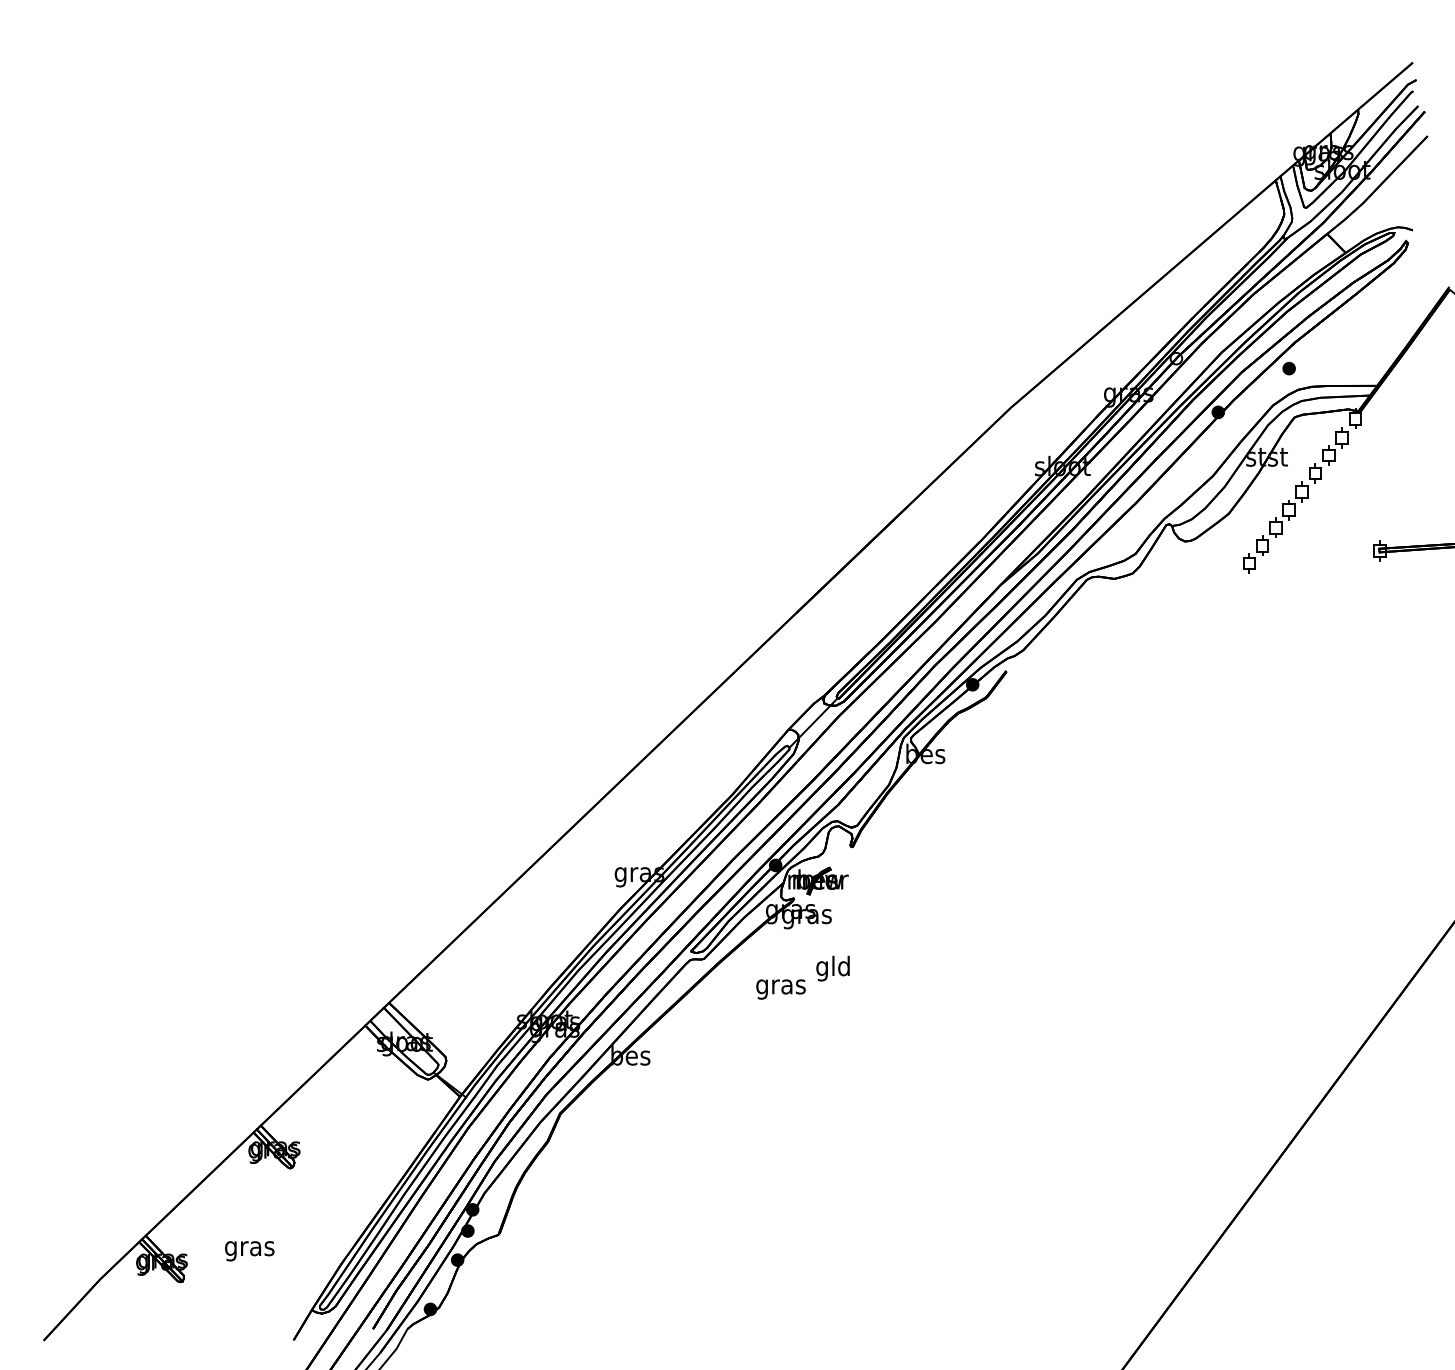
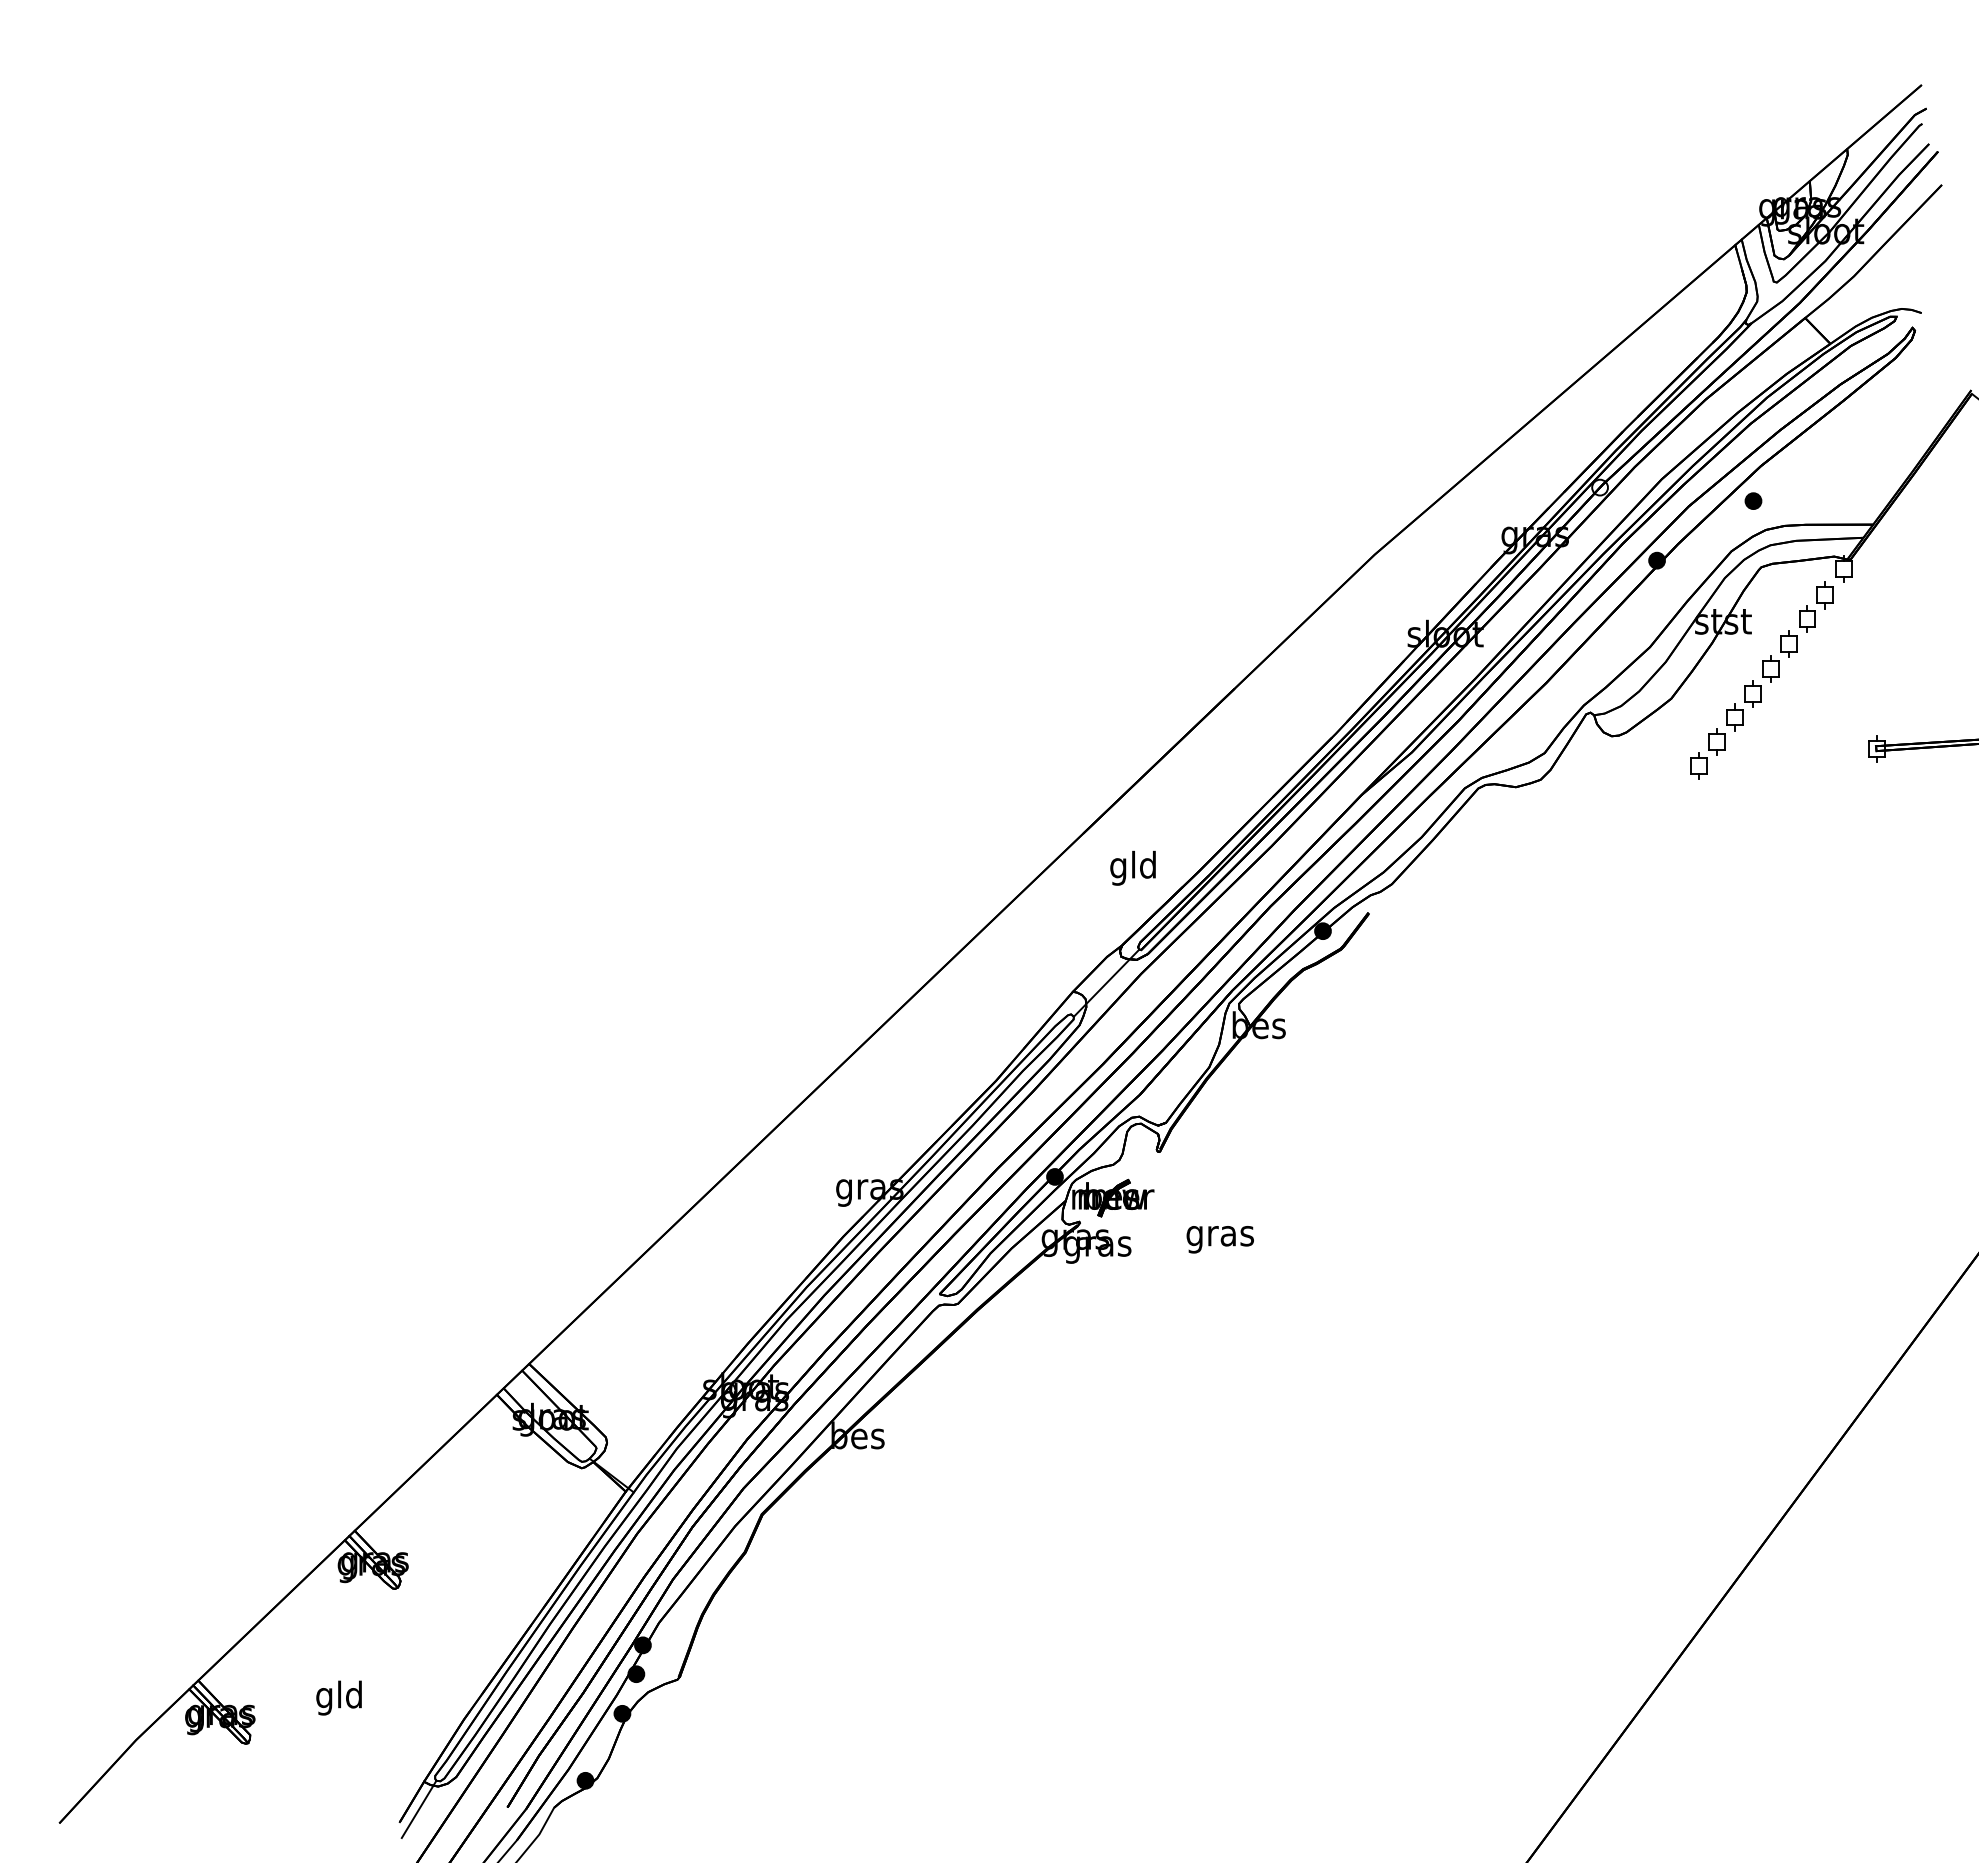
text: (832, 968) -> (1132, 867), moved
text: (780, 989) -> (1219, 1239), moved
text: (249, 1248) -> (339, 1697), gras -> gld
line: (307, 1330) -> (418, 1809), added

